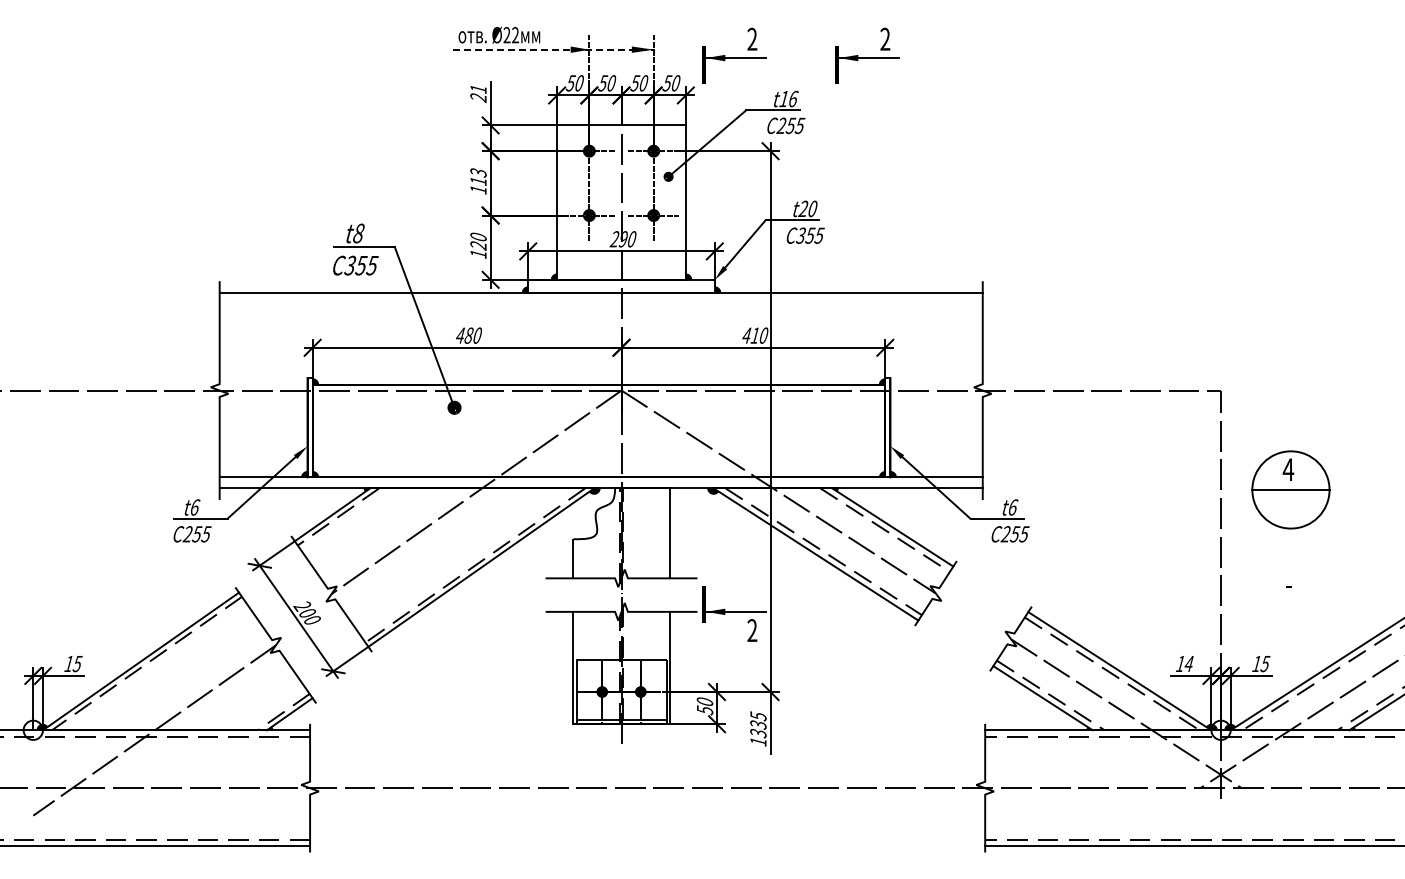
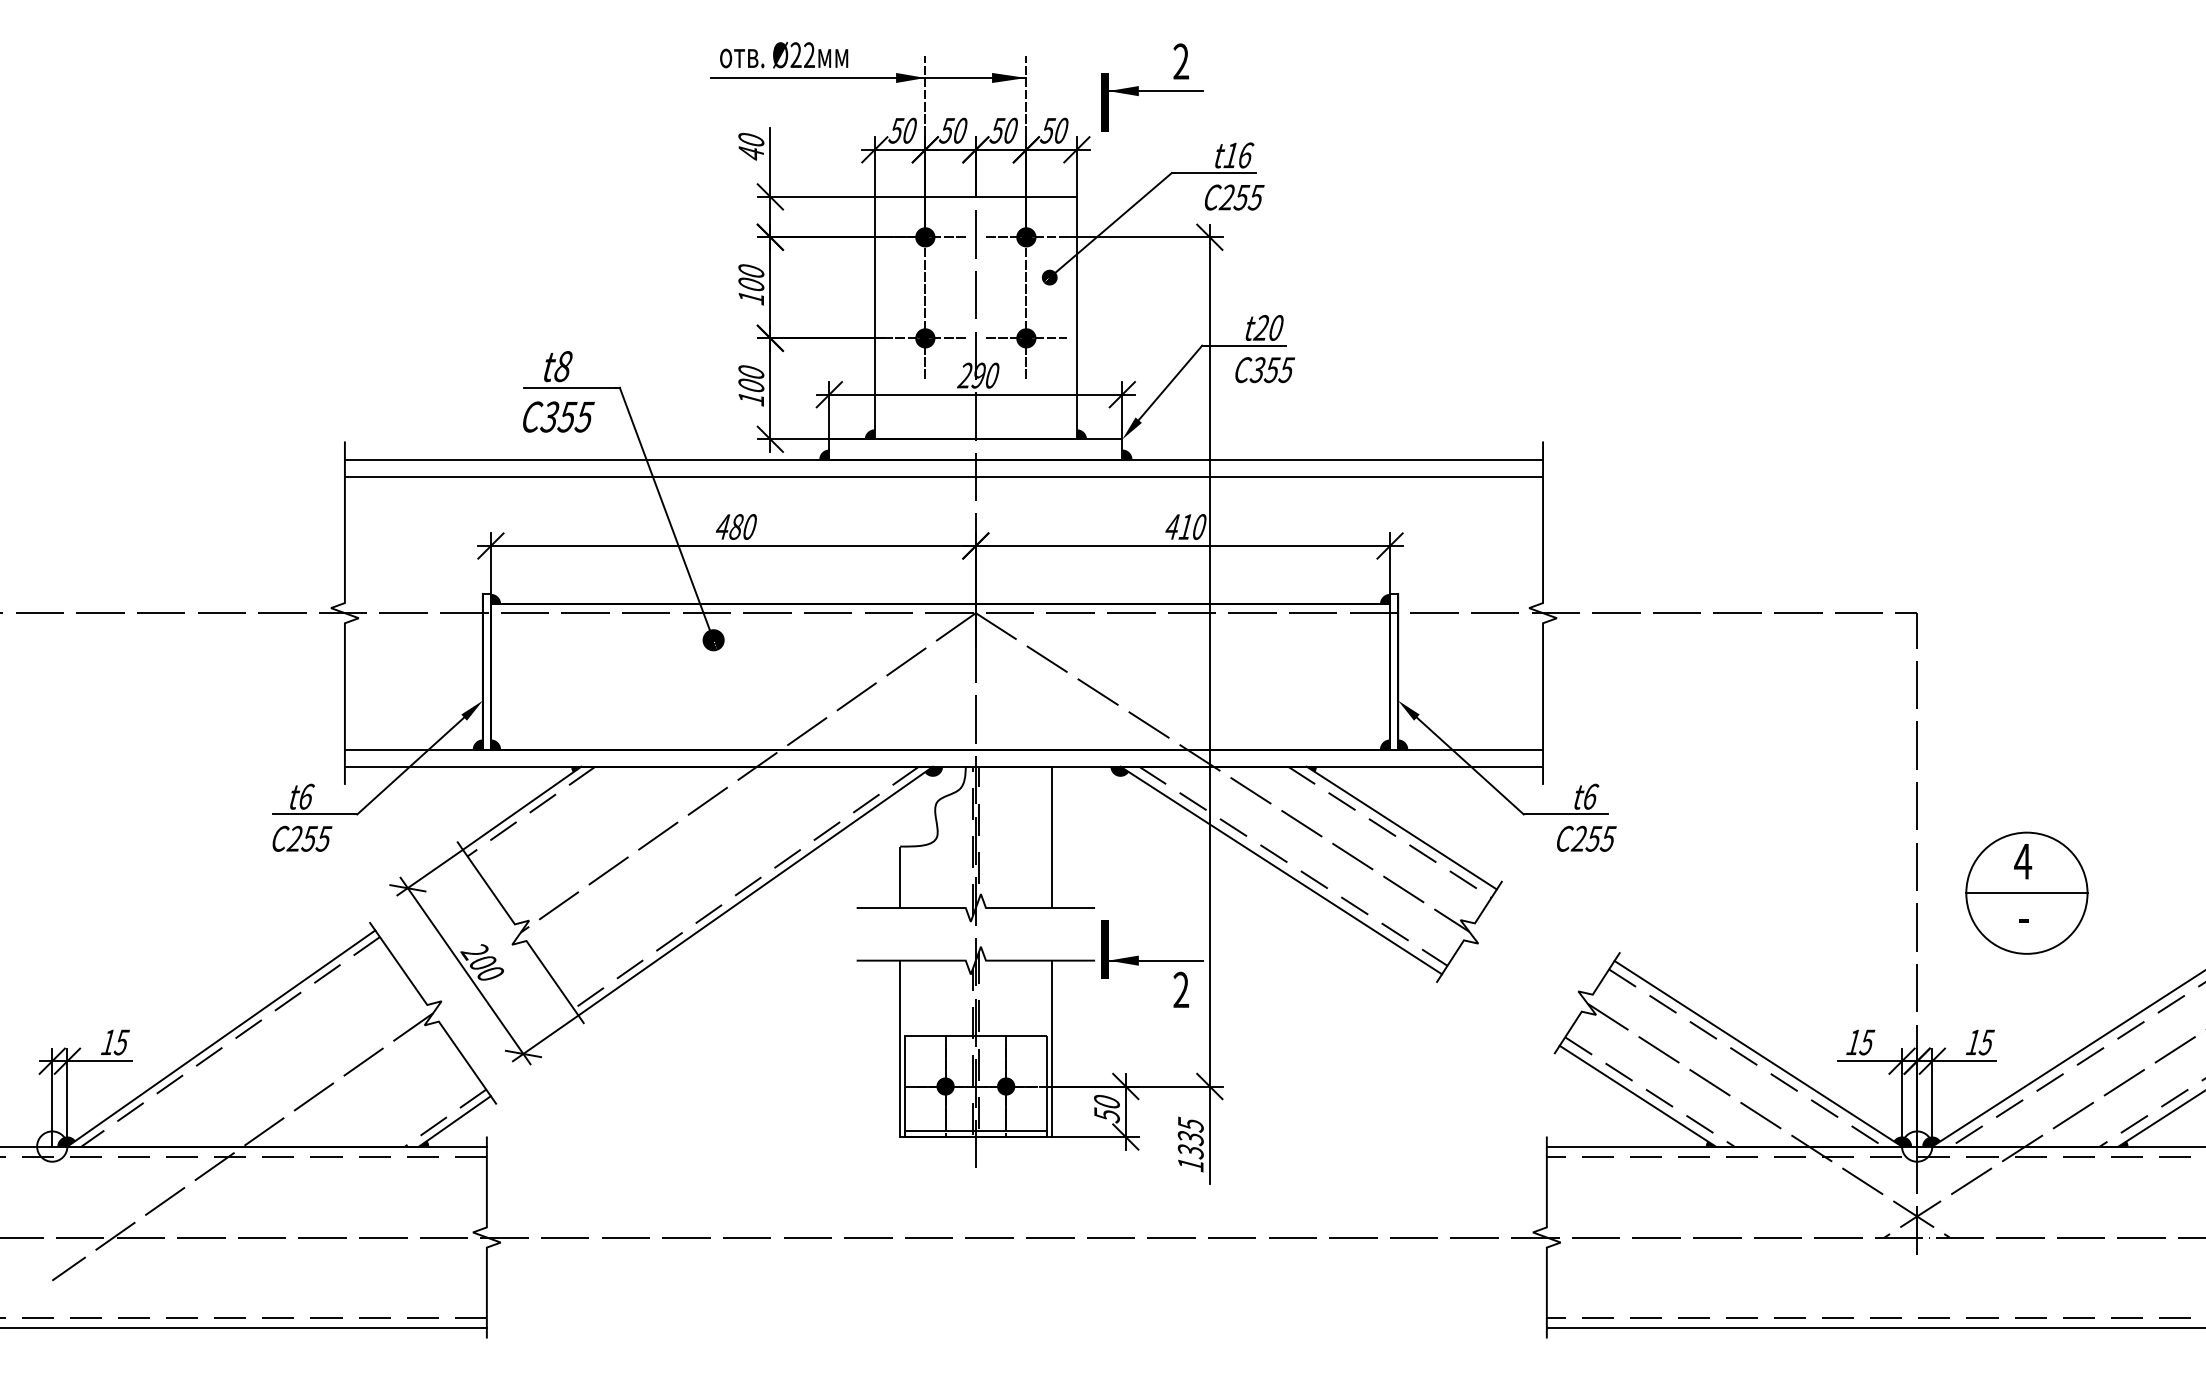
line: (553, 49) -> (869, 77), dashed -> solid
part: (867, 55) -> (1362, 87), removed
text: (478, 93) -> (751, 146), 21 -> 40
text: (478, 176) -> (751, 277), 113 -> 100
text: (478, 246) -> (751, 386), 120 -> 100
line: (600, 303) -> (942, 476), added
part: (1290, 489) -> (2026, 892), moved
text: (1189, 664) -> (1867, 1043), 14 -> 15

